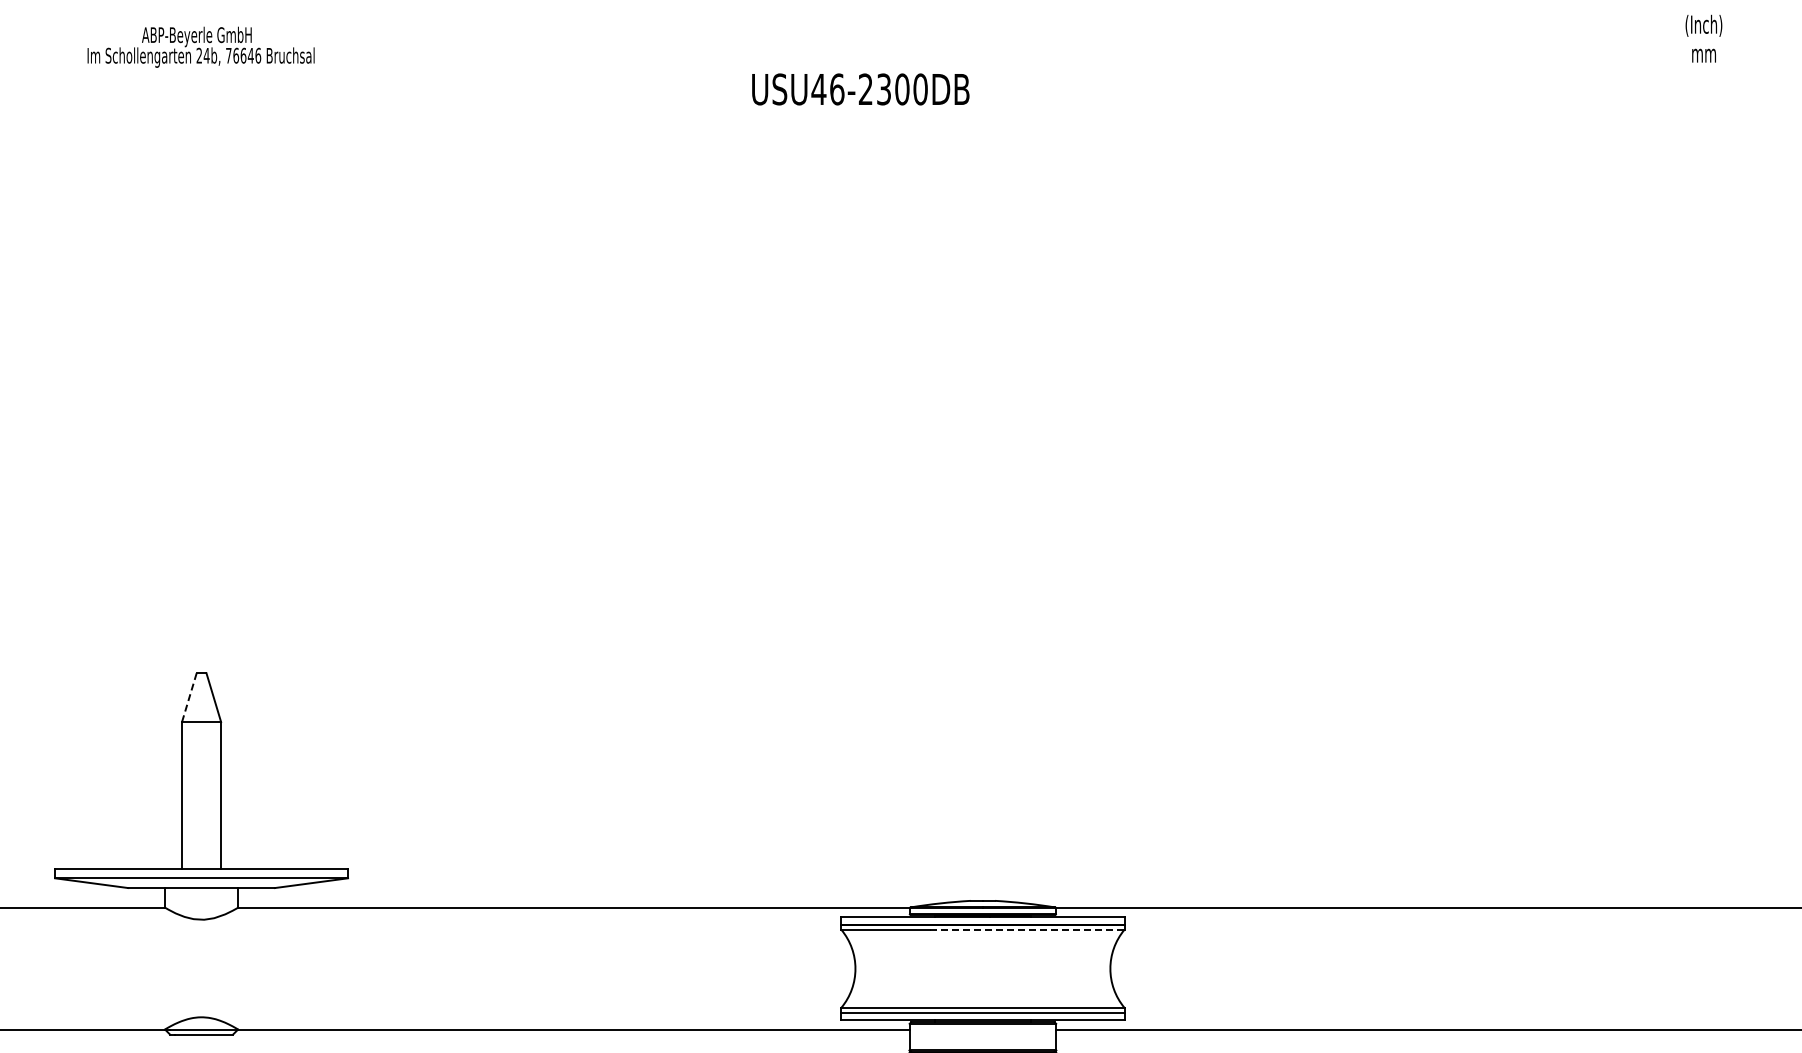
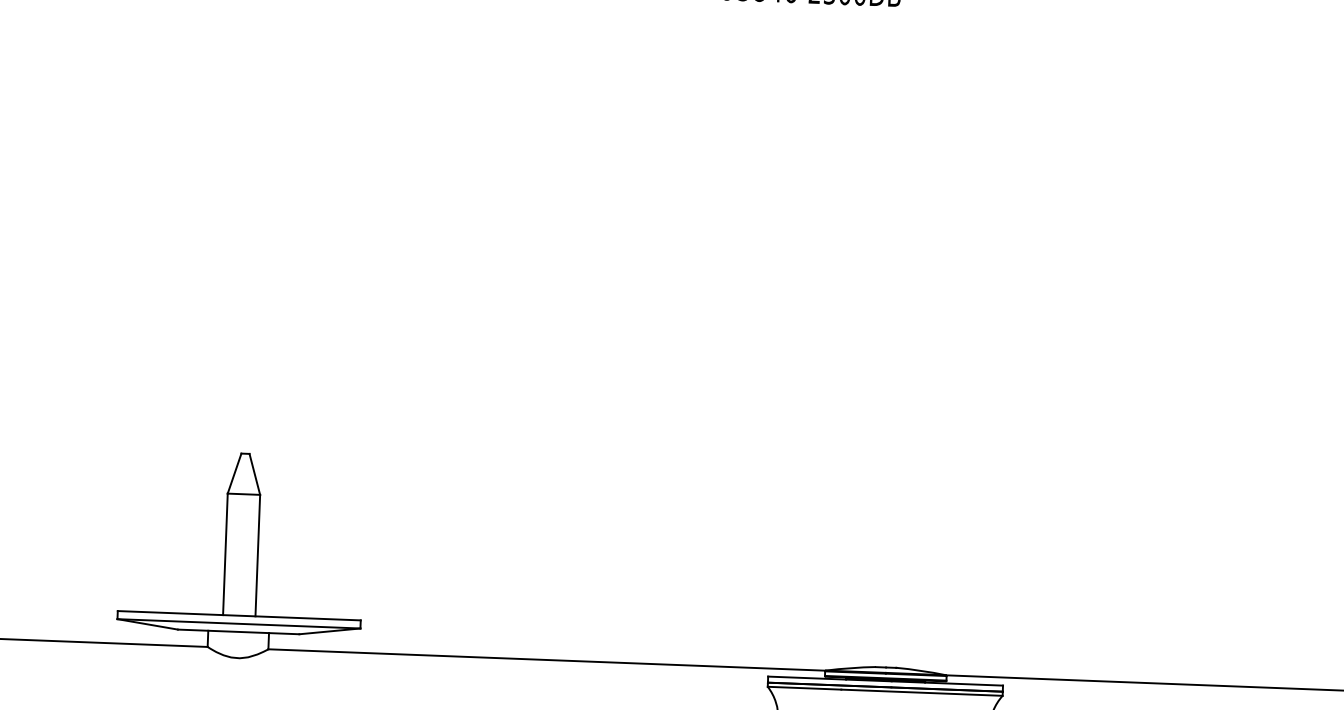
line: (189, 698) -> (234, 474), dashed -> solid
line: (1027, 929) -> (922, 692), dashed -> solid

